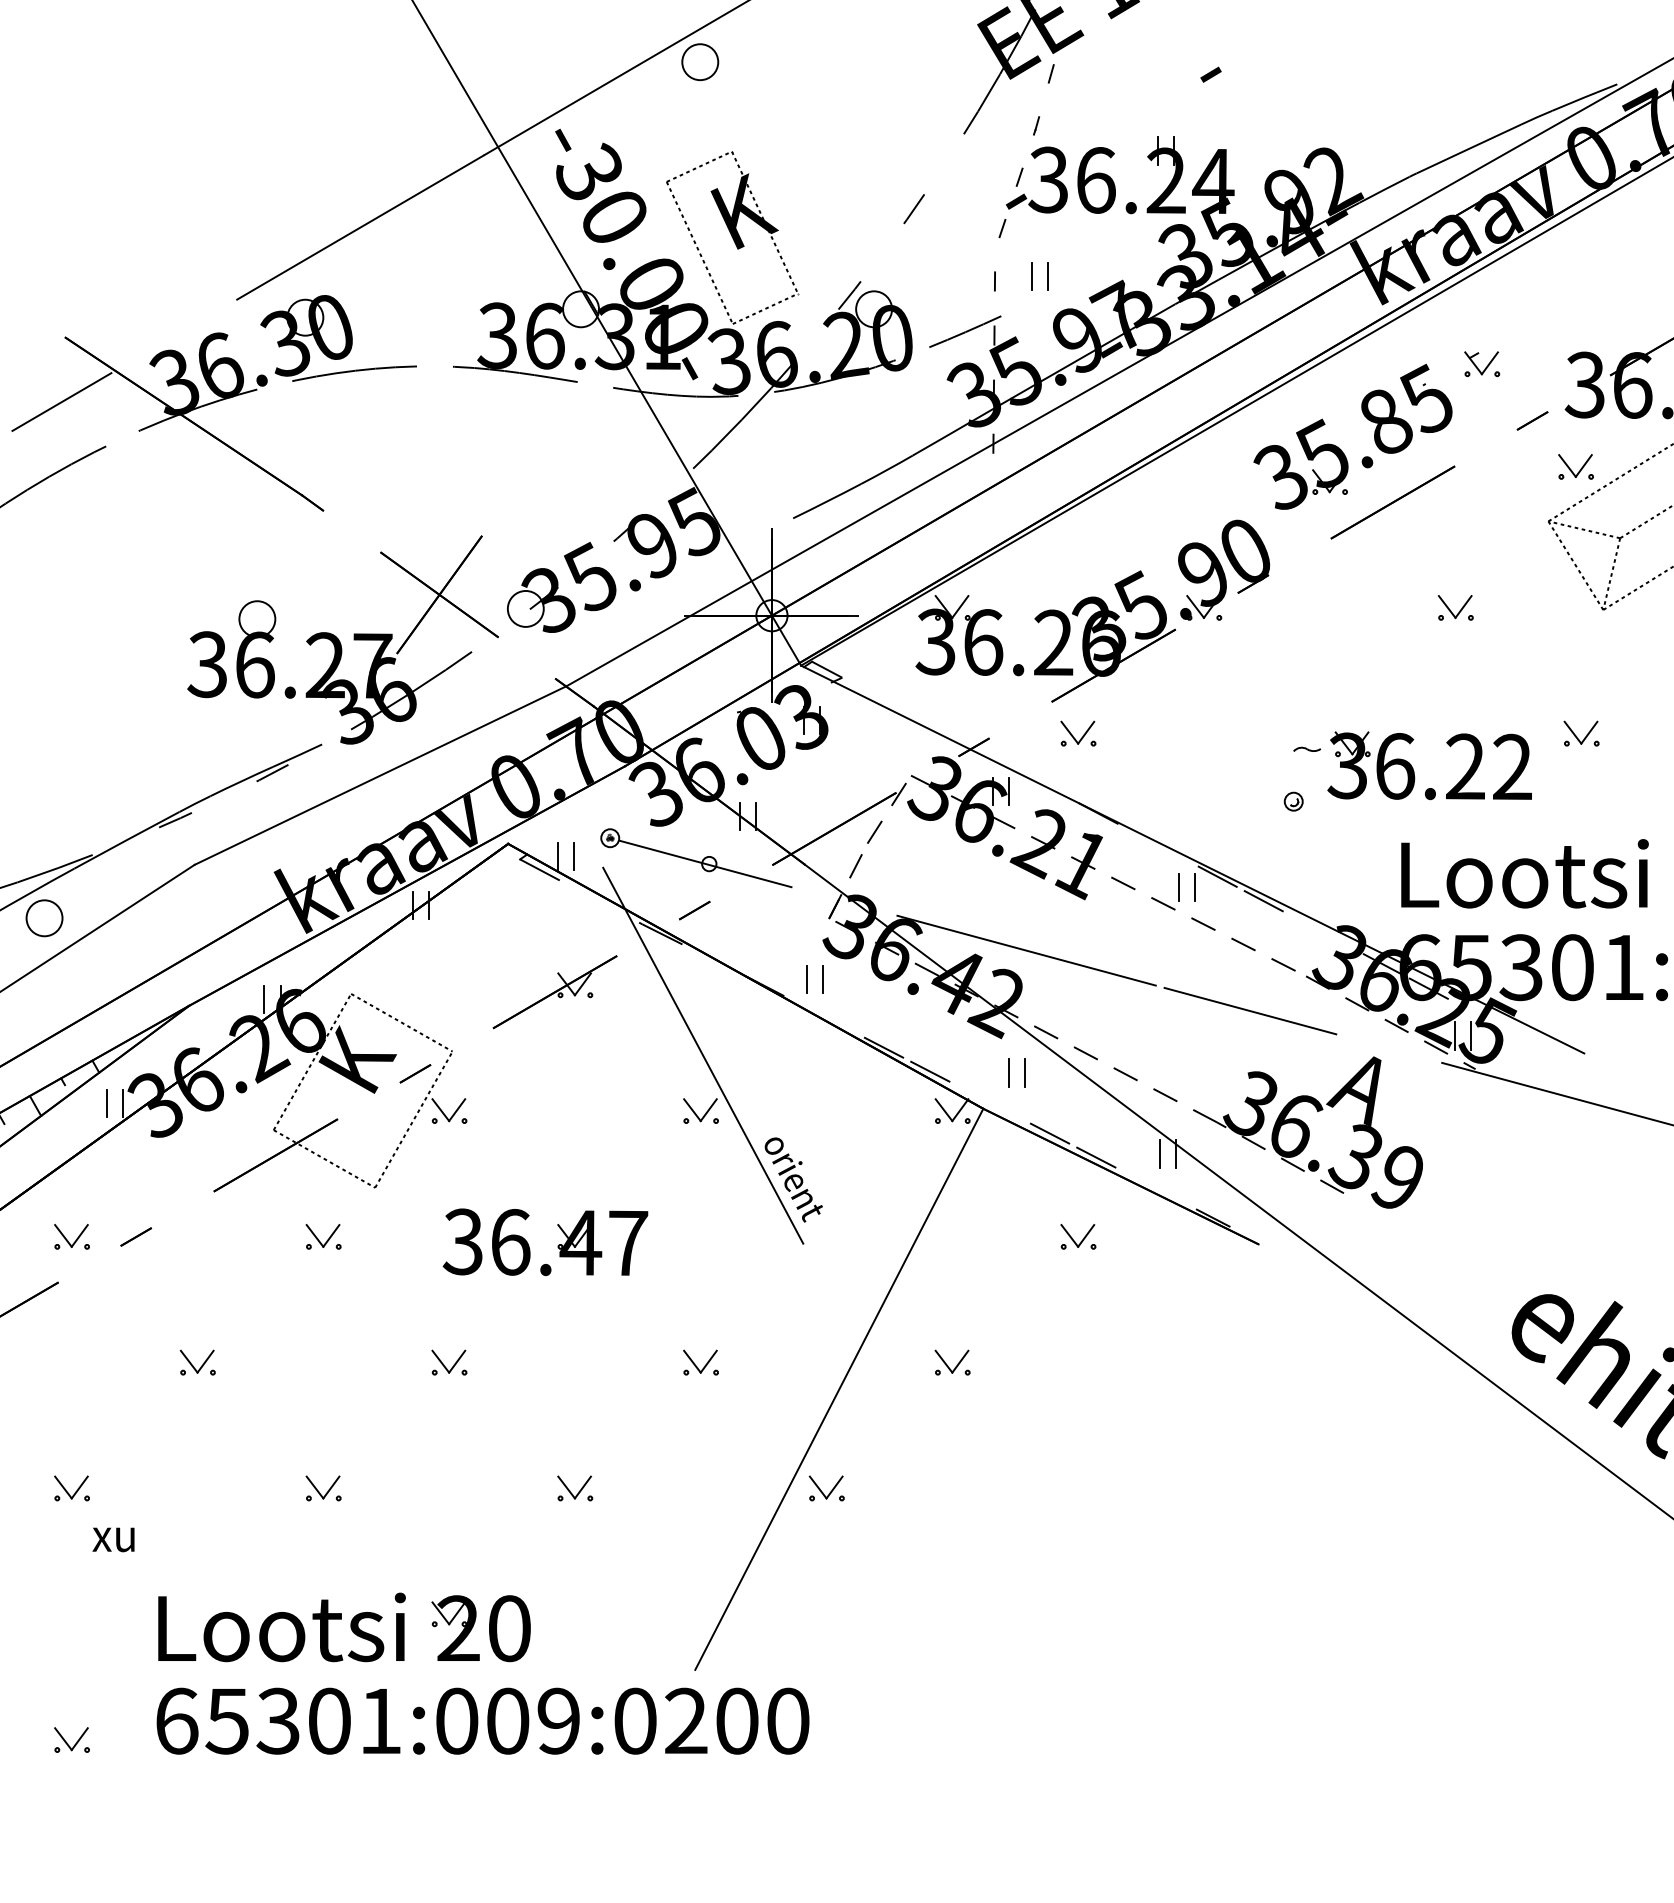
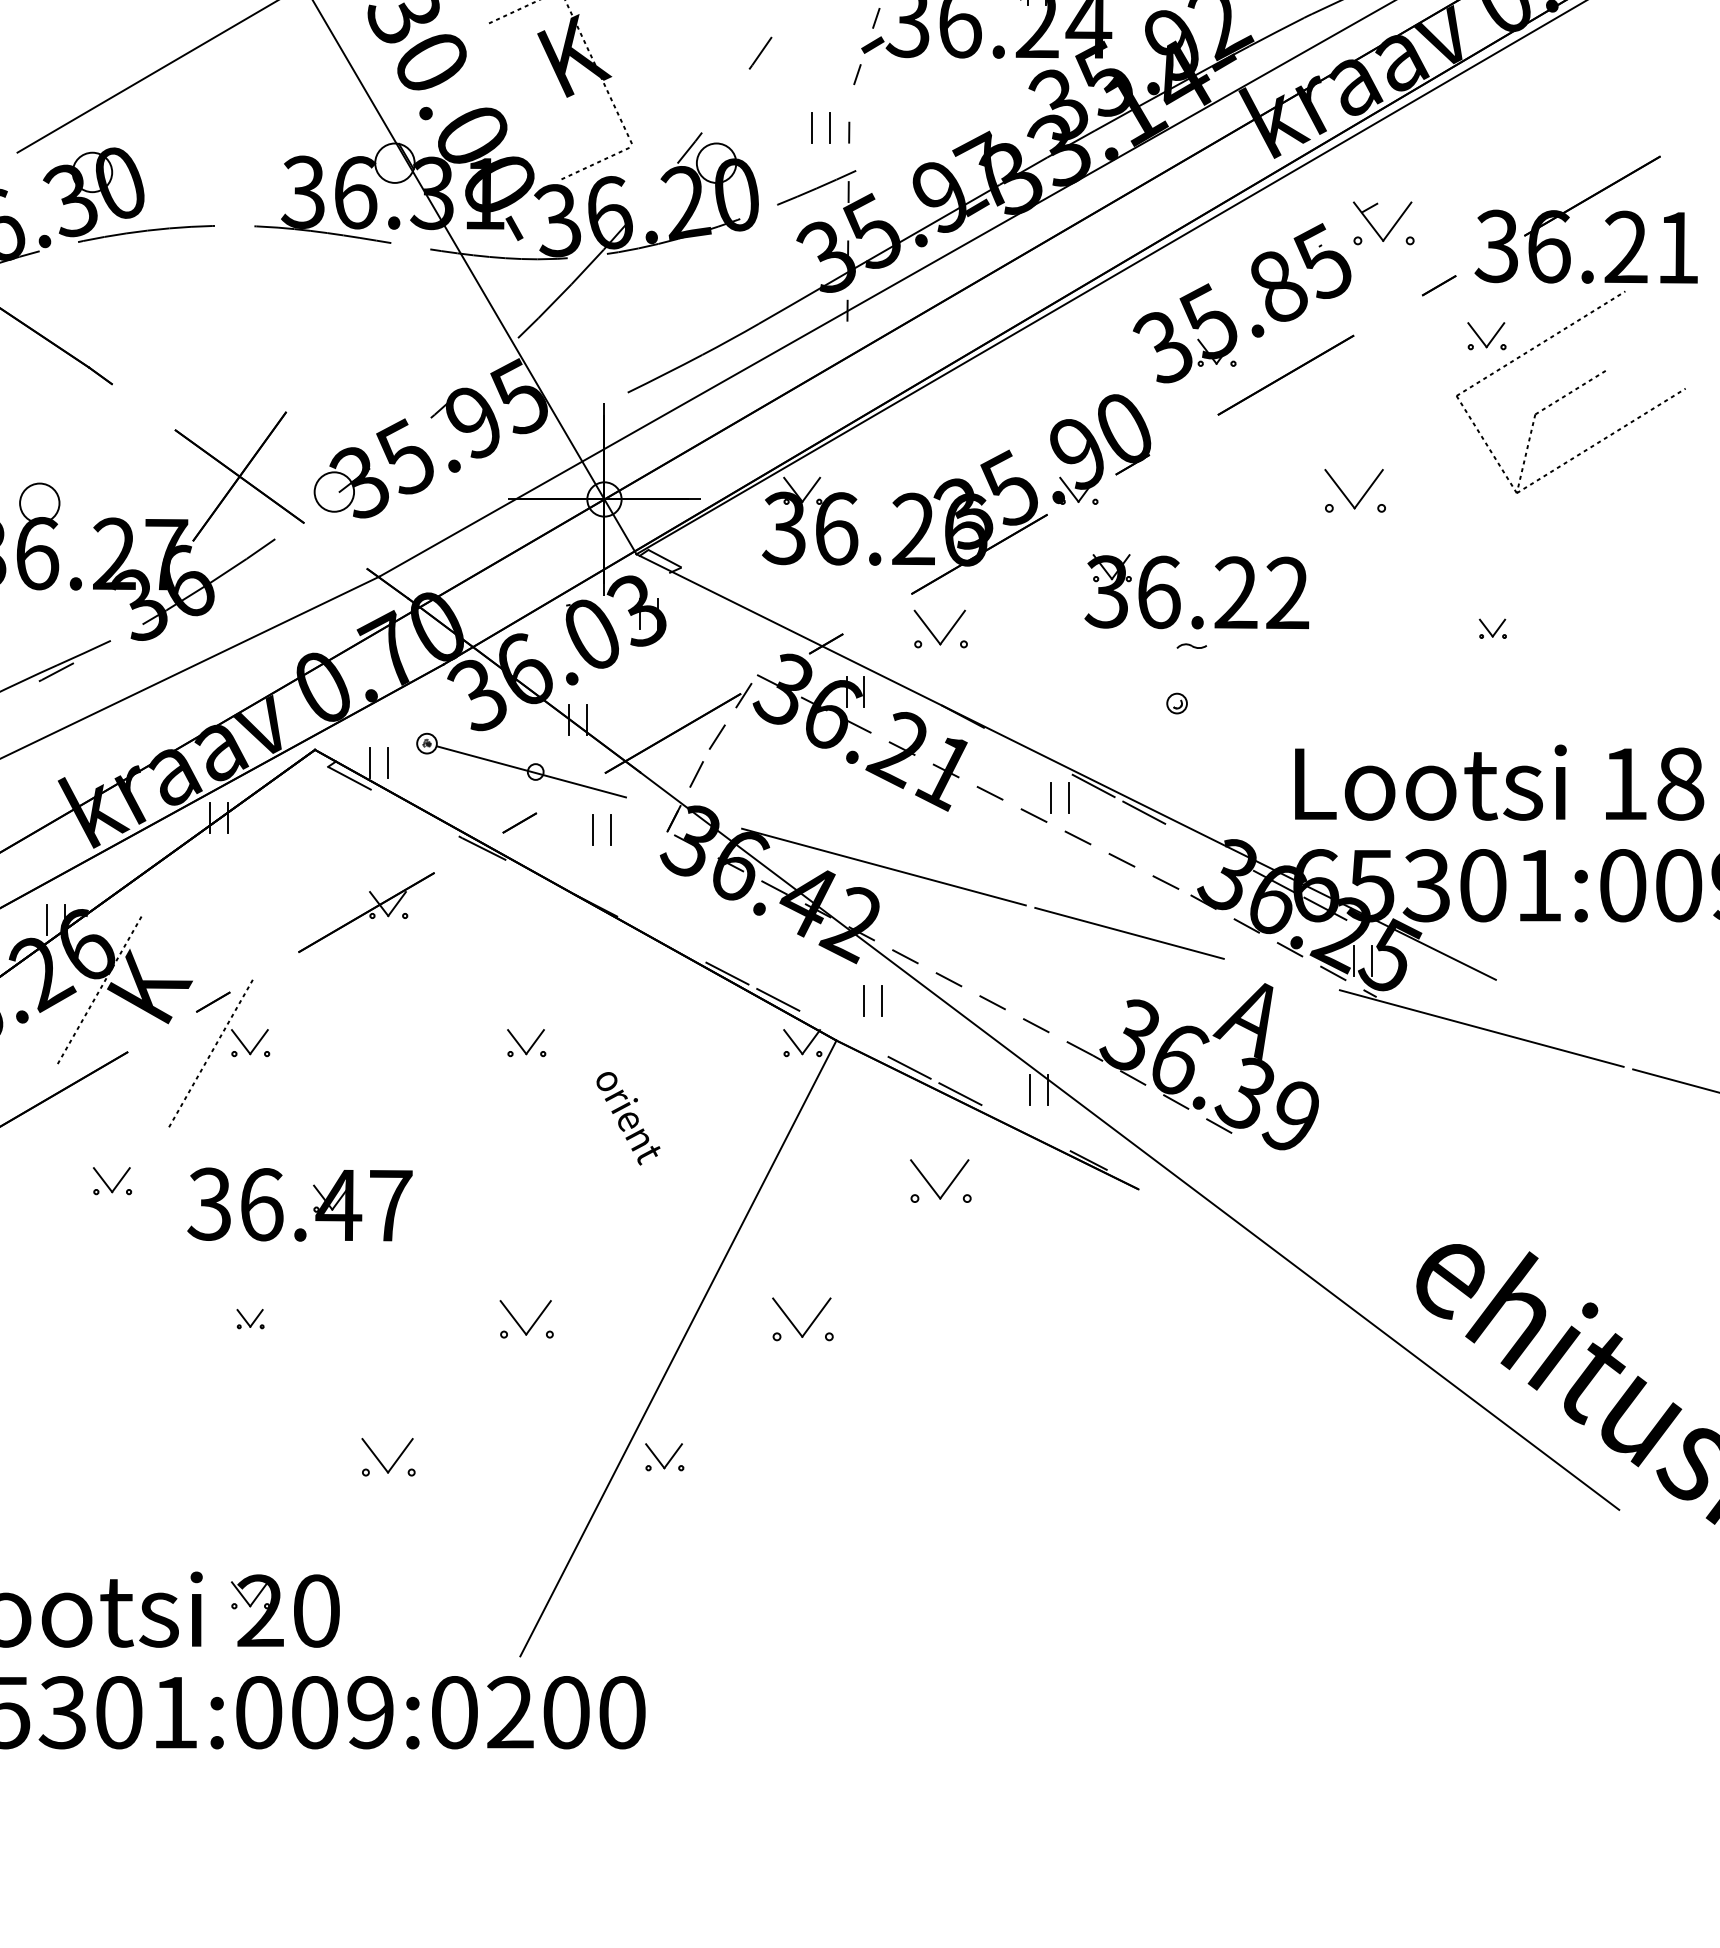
line: (699, 252) -> (524, 100), removed
part: (1032, 276) -> (812, 127), moved
part: (1482, 364) -> (1384, 223), size x1.6
line: (1584, 529) -> (1496, 404), removed
part: (1455, 607) -> (1354, 490), size x1.6
part: (1078, 733) -> (940, 628), size x1.4
part: (1581, 733) -> (1492, 628), size x0.7
part: (1414, 771) -> (1180, 598), moved
part: (807, 979) -> (594, 829), moved
line: (401, 1022) -> (197, 945), removed
line: (703, 1055) -> (529, 982), removed
line: (324, 1158) -> (113, 1095), removed
part: (1078, 1236) -> (940, 1180), size x1.6
part: (557, 1245) -> (313, 1208), moved
part: (449, 1362) -> (250, 1319), size x0.7
part: (700, 1362) -> (526, 1319), size x1.4
part: (952, 1362) -> (802, 1319), size x1.6
part: (323, 1488) -> (112, 1457), removed
part: (575, 1488) -> (388, 1457), size x1.4

